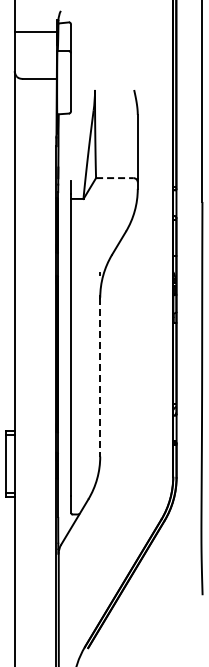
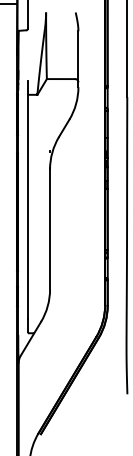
line: (114, 178) -> (60, 79), dashed -> solid
line: (100, 377) -> (50, 229), dashed -> solid

